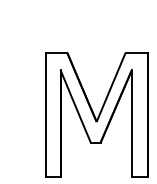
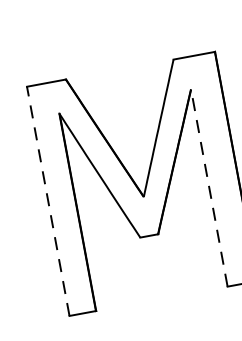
line: (46, 114) -> (48, 200), solid -> dashed
line: (131, 123) -> (208, 187), solid -> dashed

